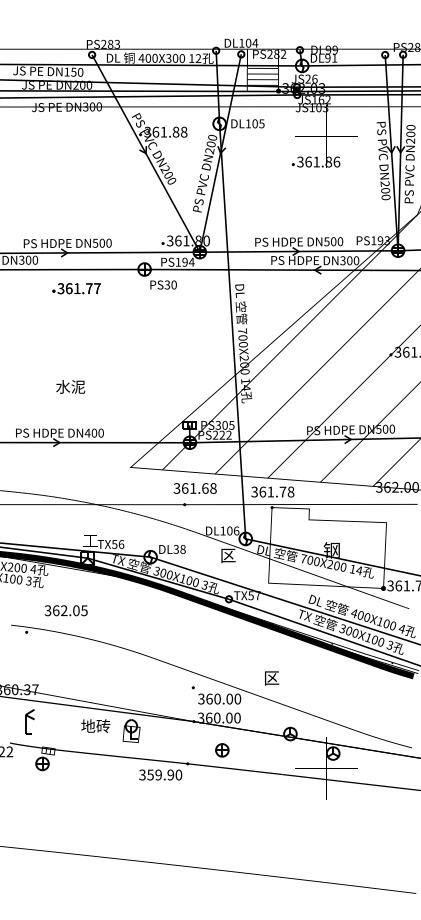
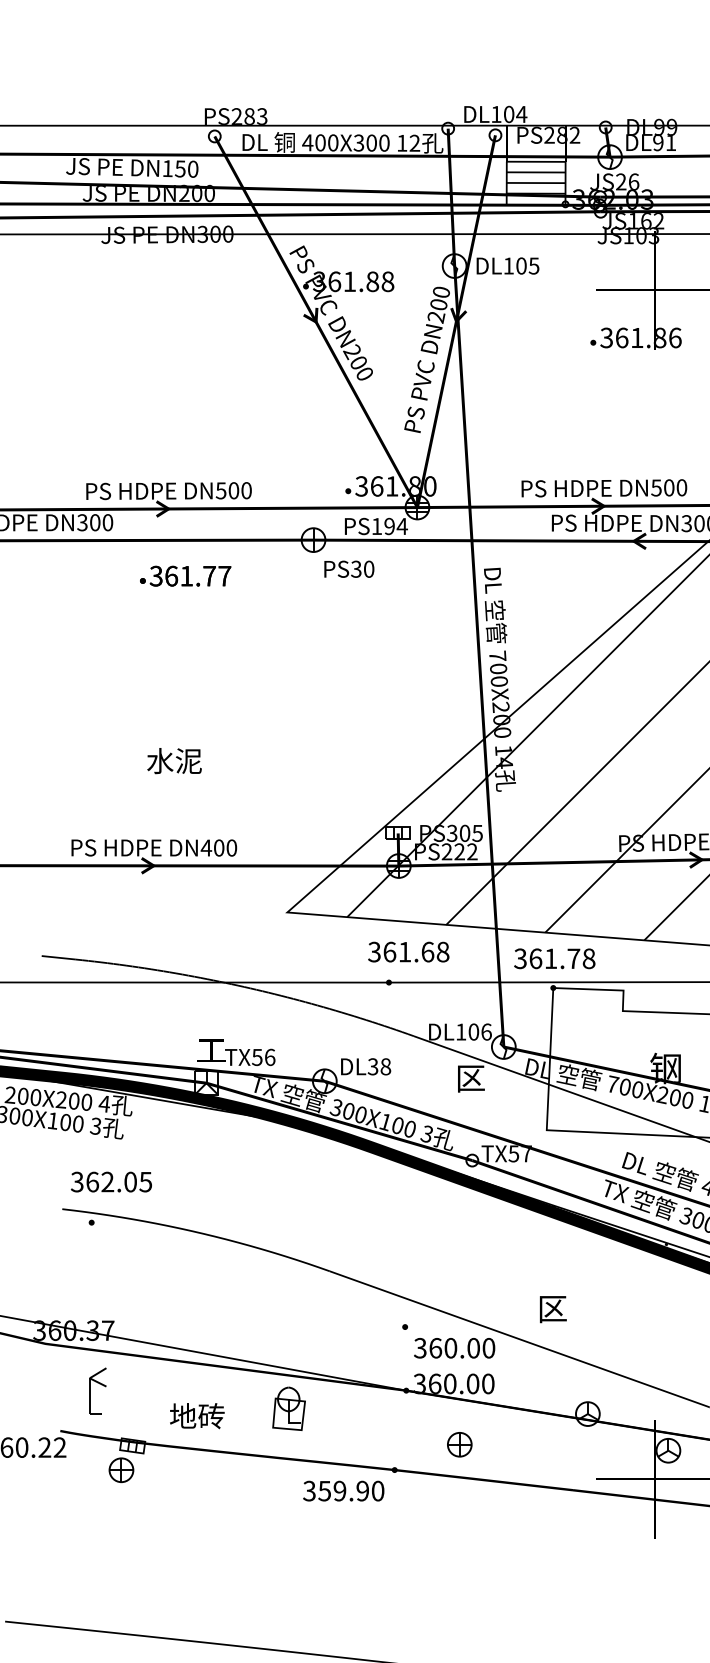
text: (65, 610) -> (110, 1181), moved
text: (95, 725) -> (196, 1414), moved

